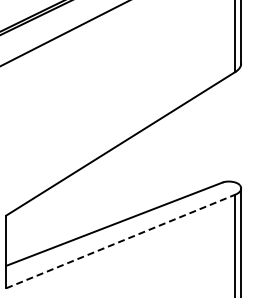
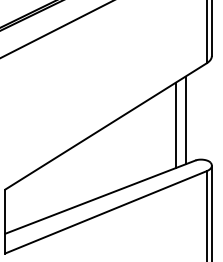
line: (211, 136) -> (185, 120), added
line: (200, 142) -> (176, 125), added
line: (120, 241) -> (105, 212), dashed -> solid

